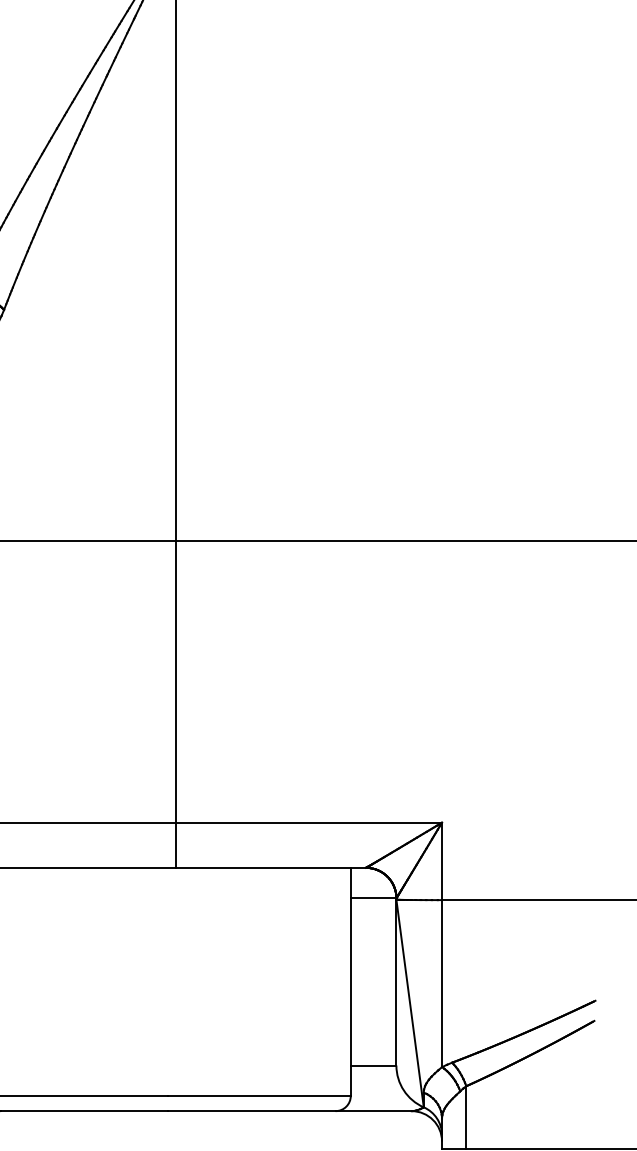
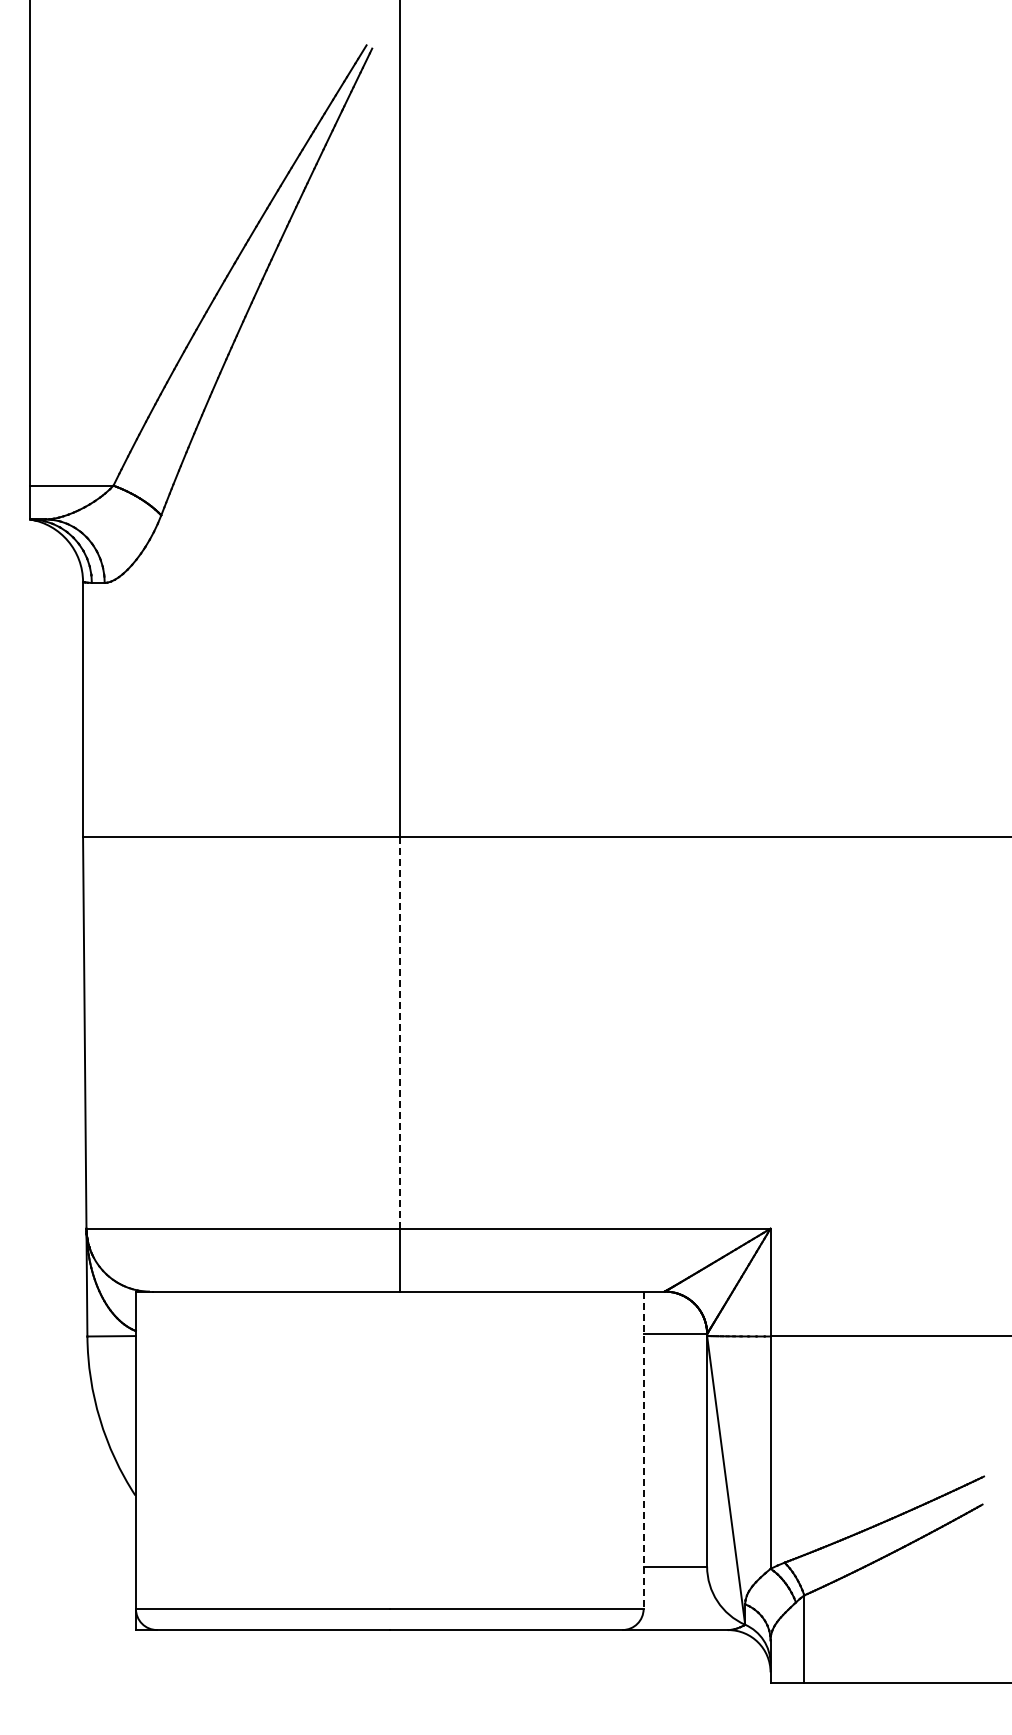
line: (176, 681) -> (400, 1032), solid -> dashed
line: (350, 982) -> (643, 1450), solid -> dashed

